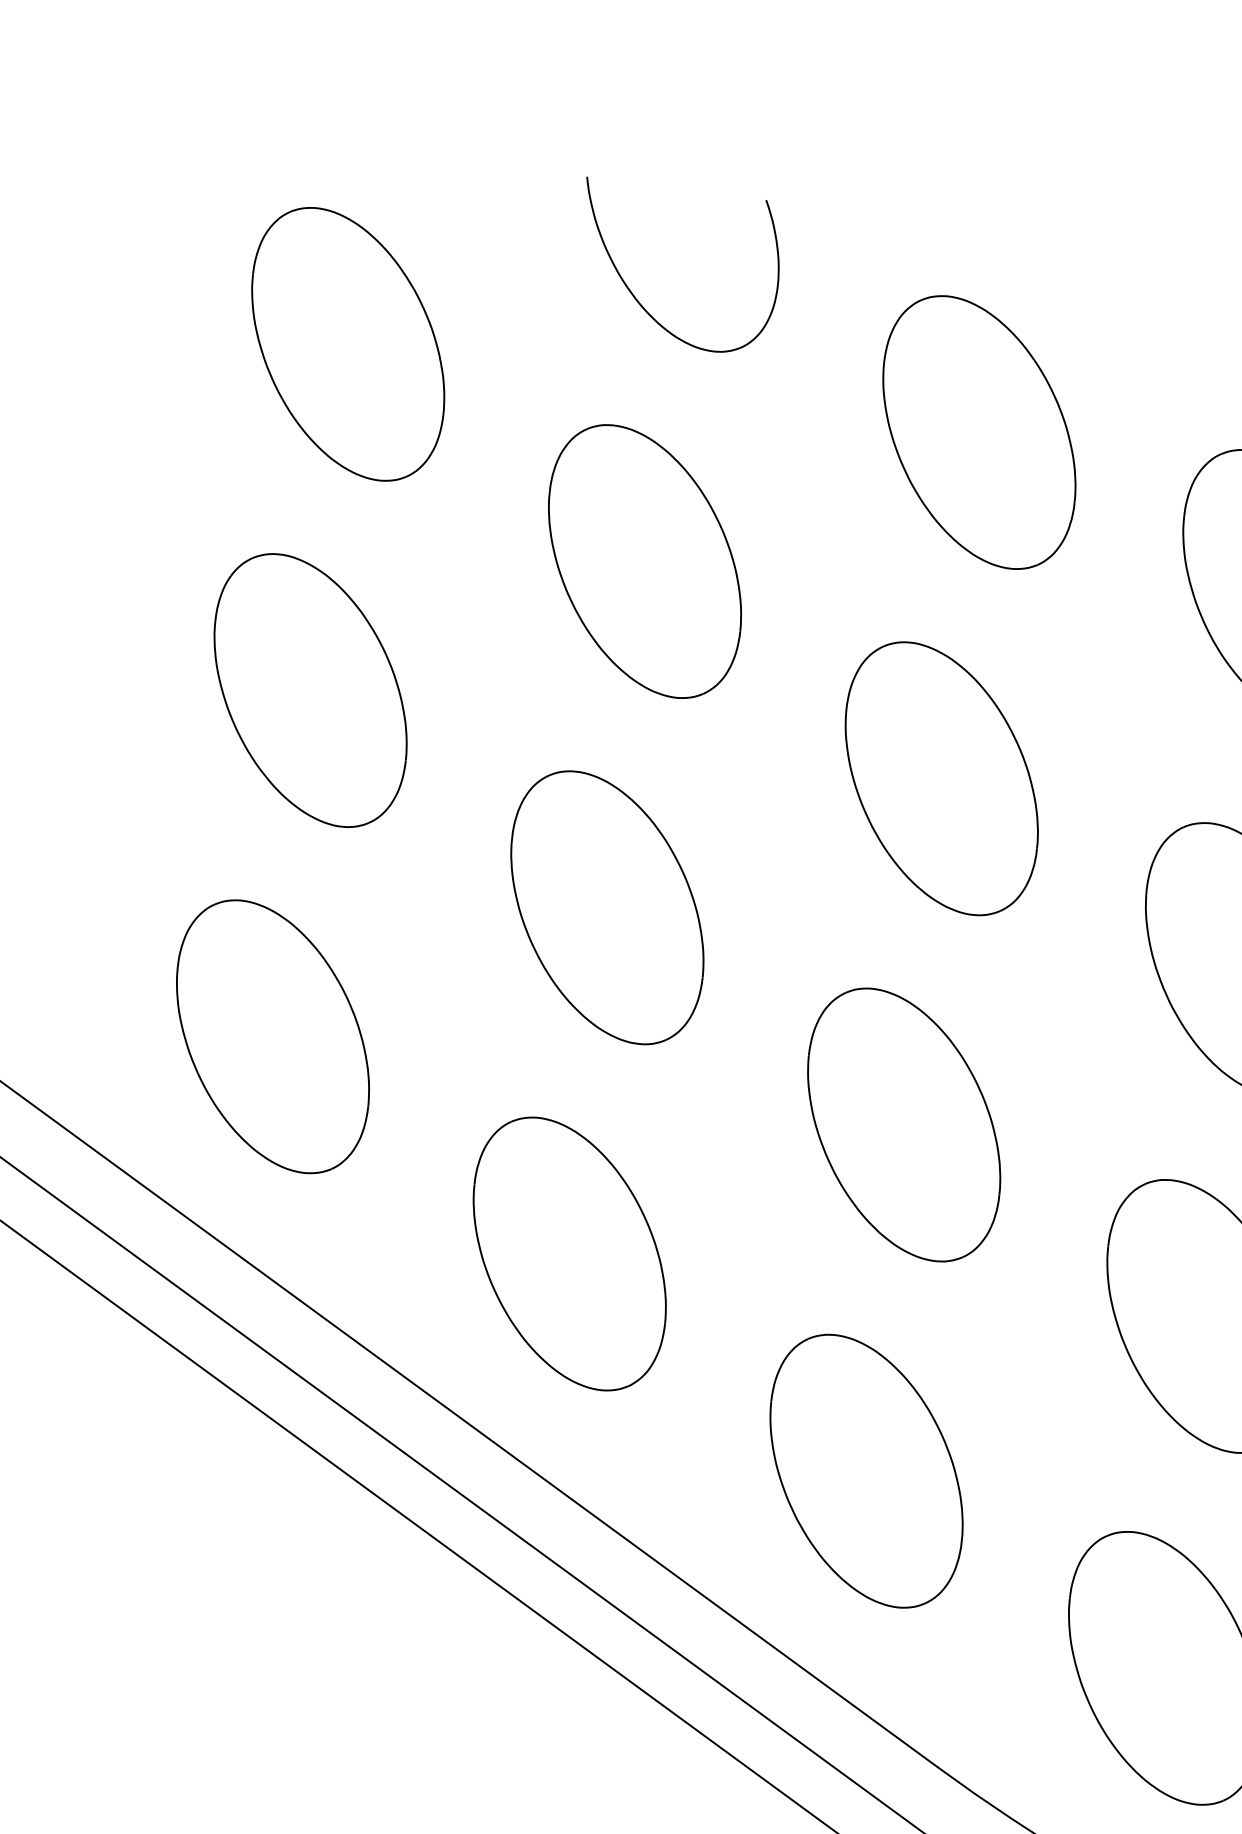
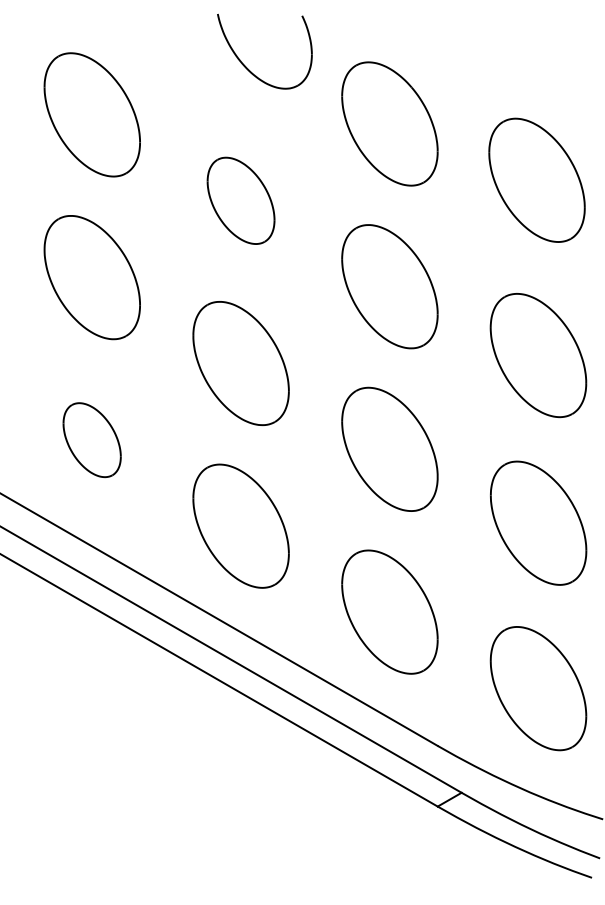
part: (637, 297) -> (247, 67), moved
part: (643, 560) -> (240, 200), size x0.7
part: (271, 1034) -> (91, 439), size x0.6

